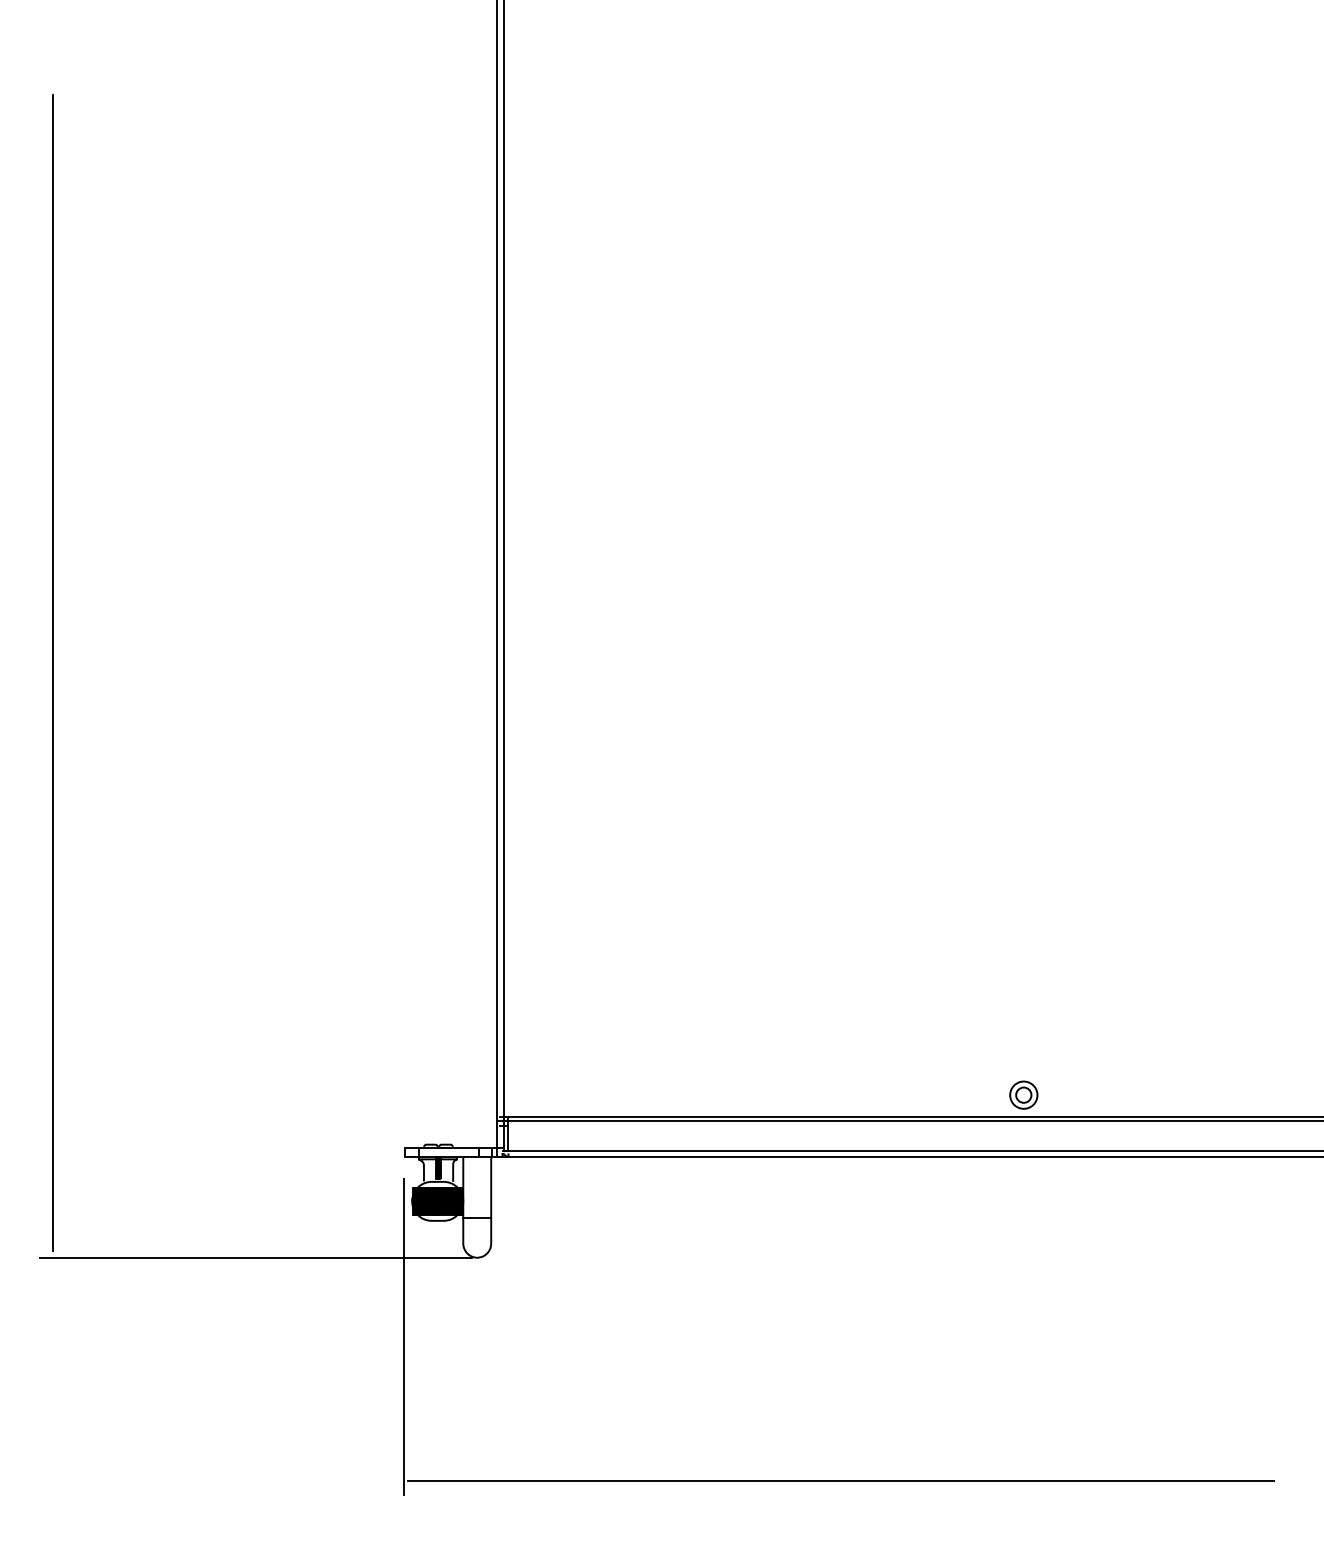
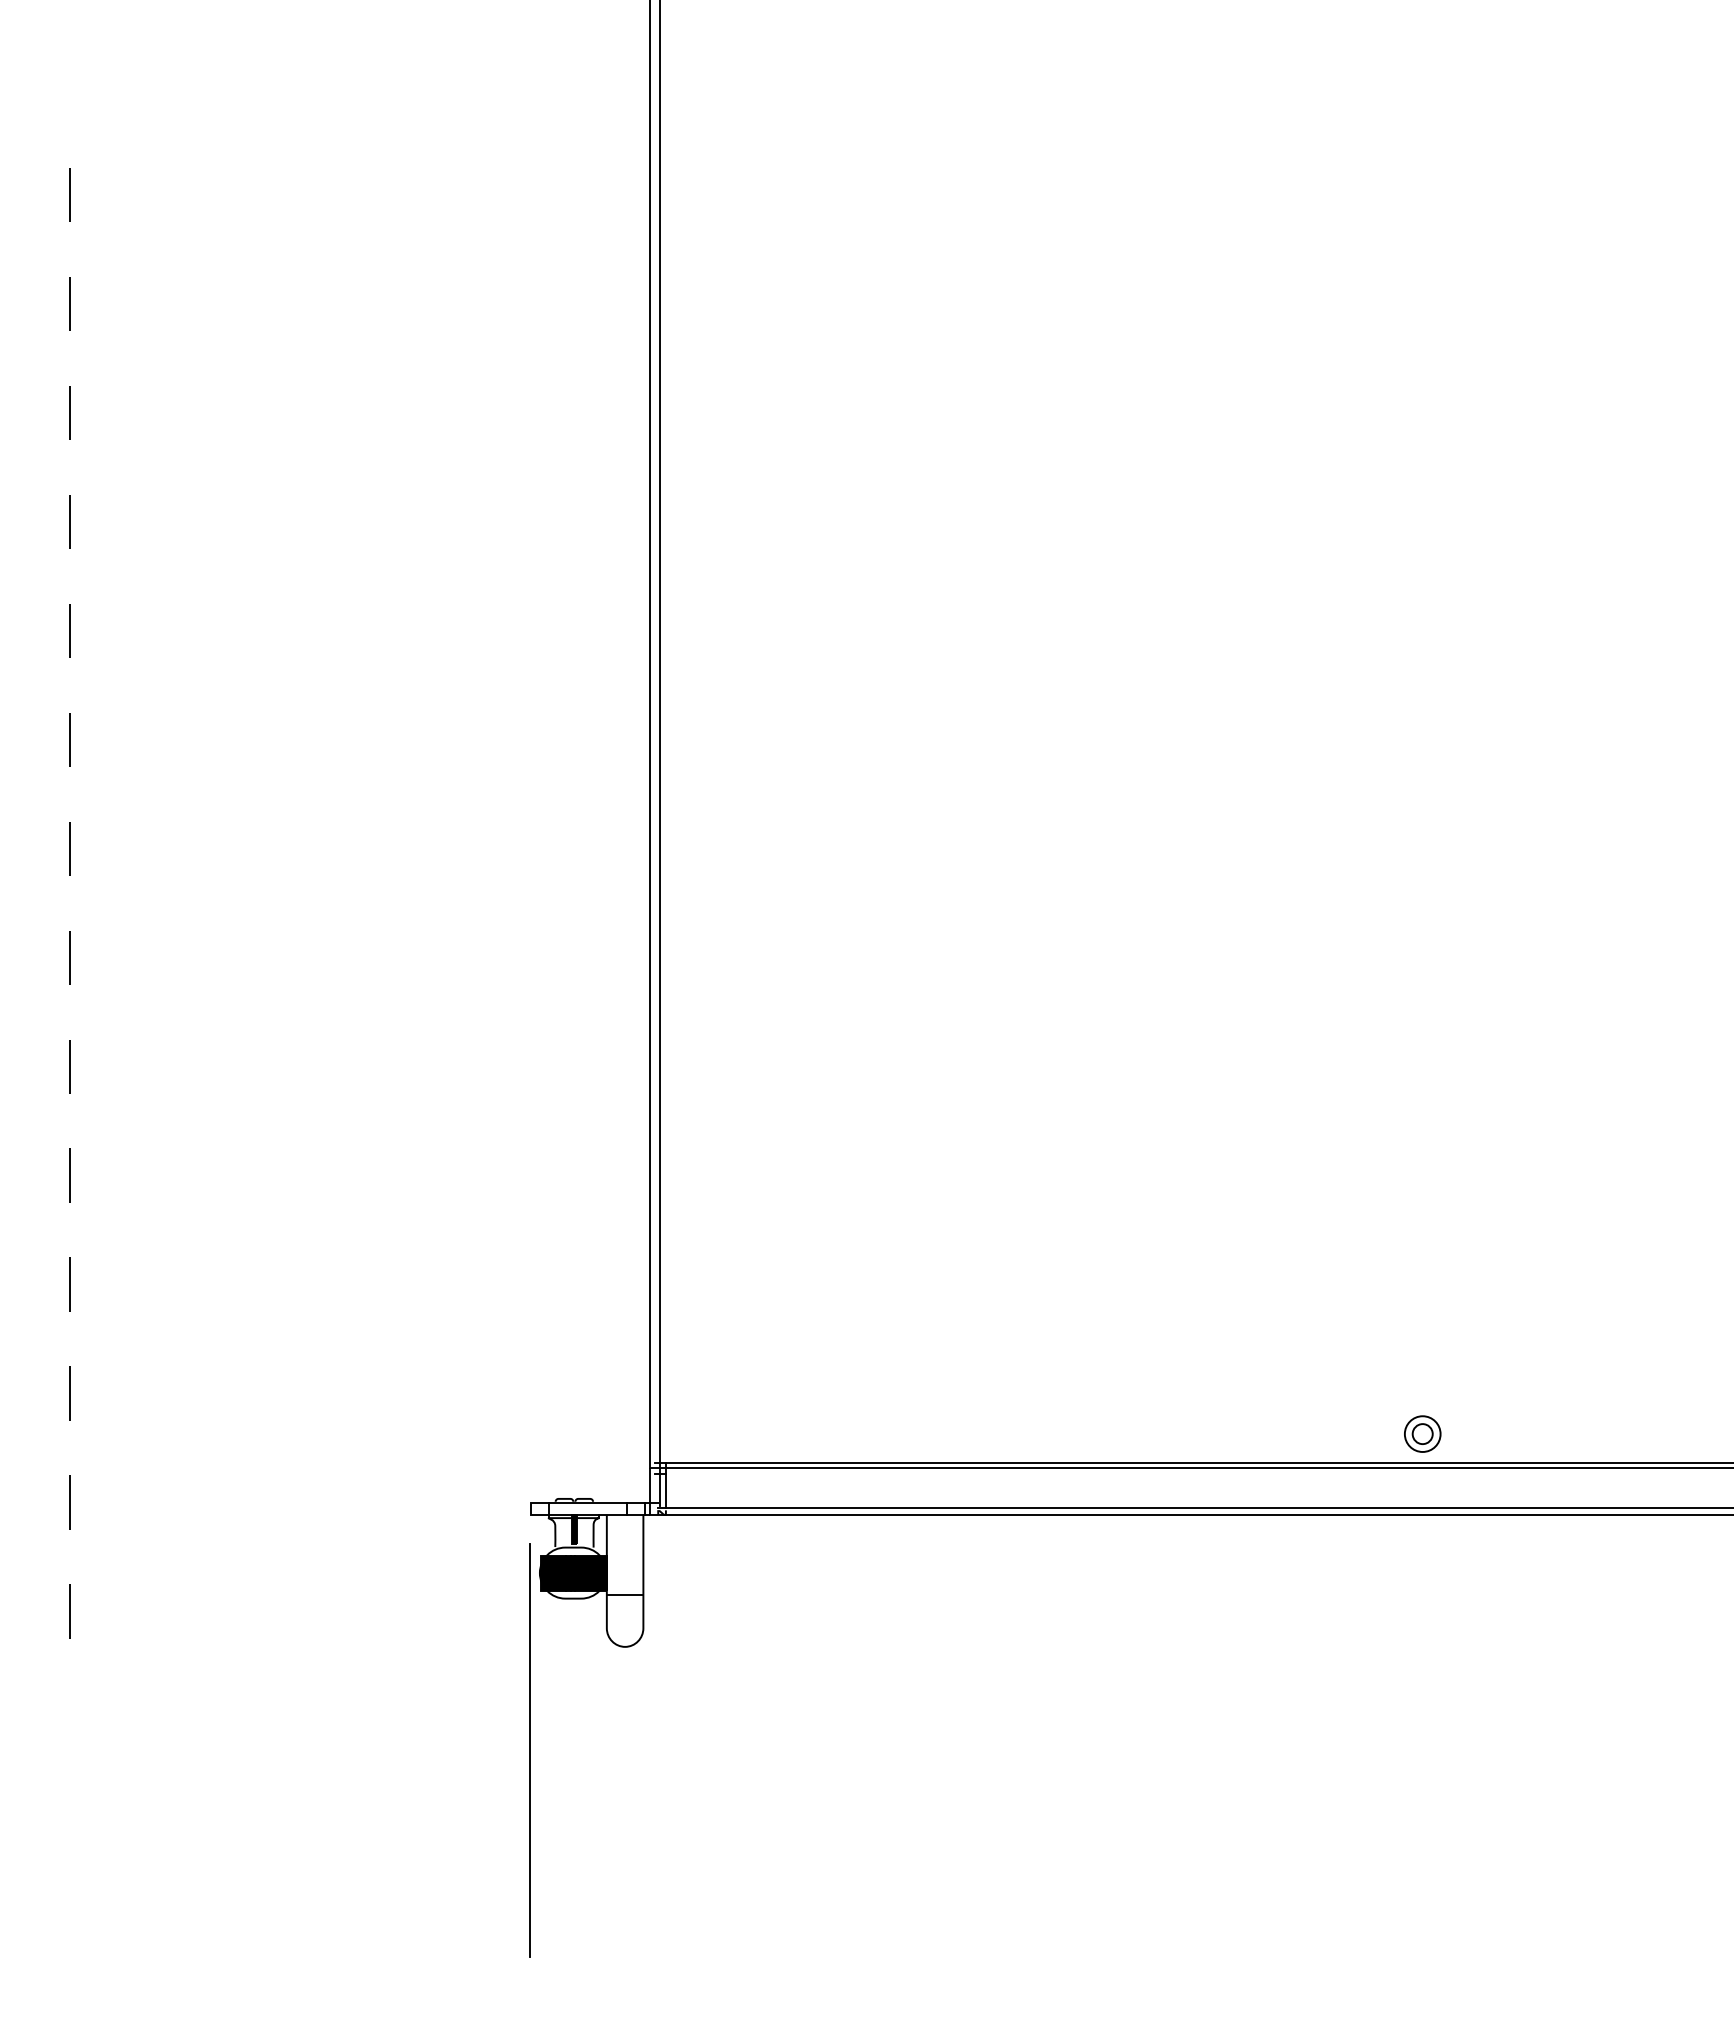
line: (52, 672) -> (69, 880), solid -> dashed
part: (1023, 1094) -> (1422, 1433), moved
line: (256, 1257) -> (335, 1646), removed
line: (840, 1481) -> (1100, 1939), removed

